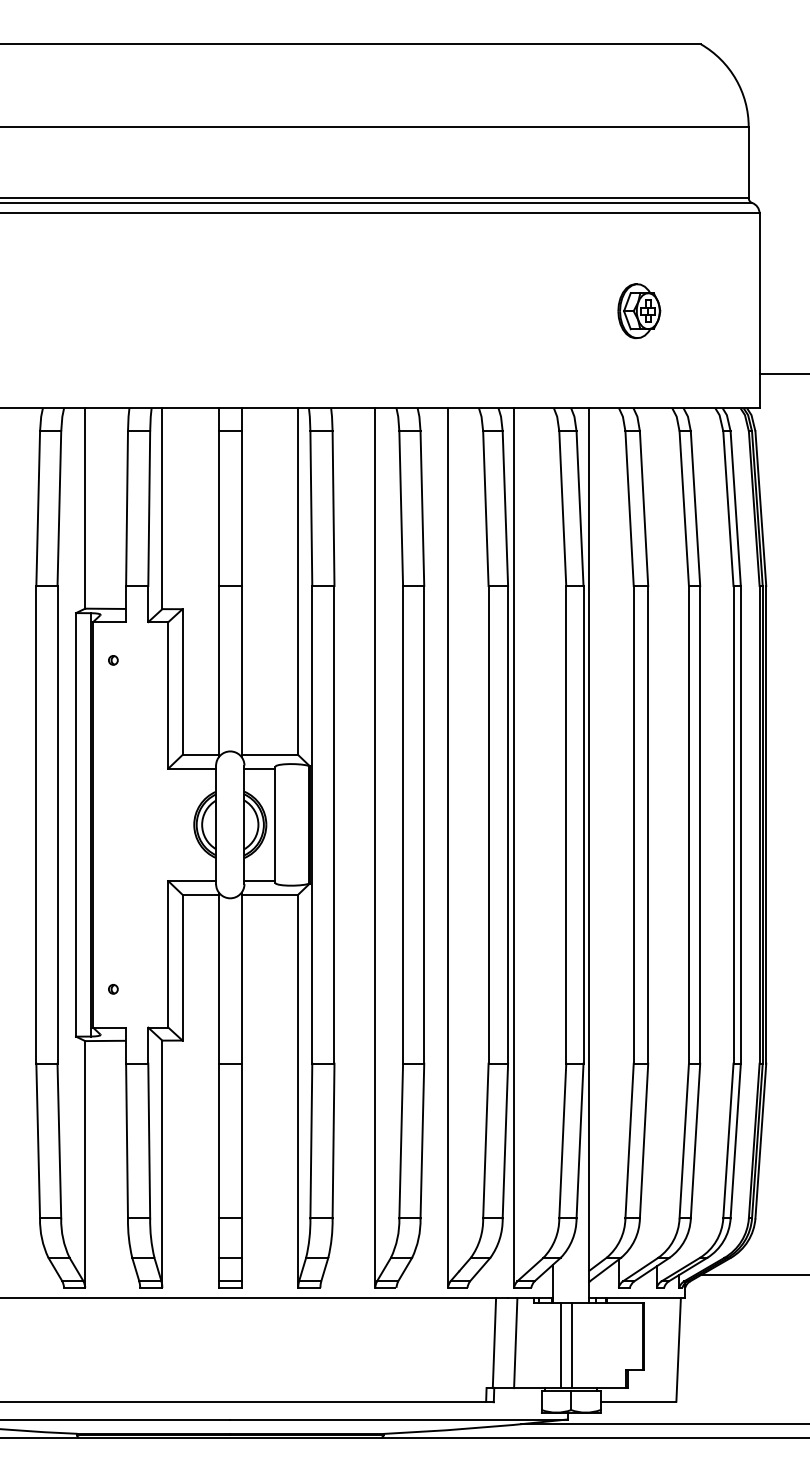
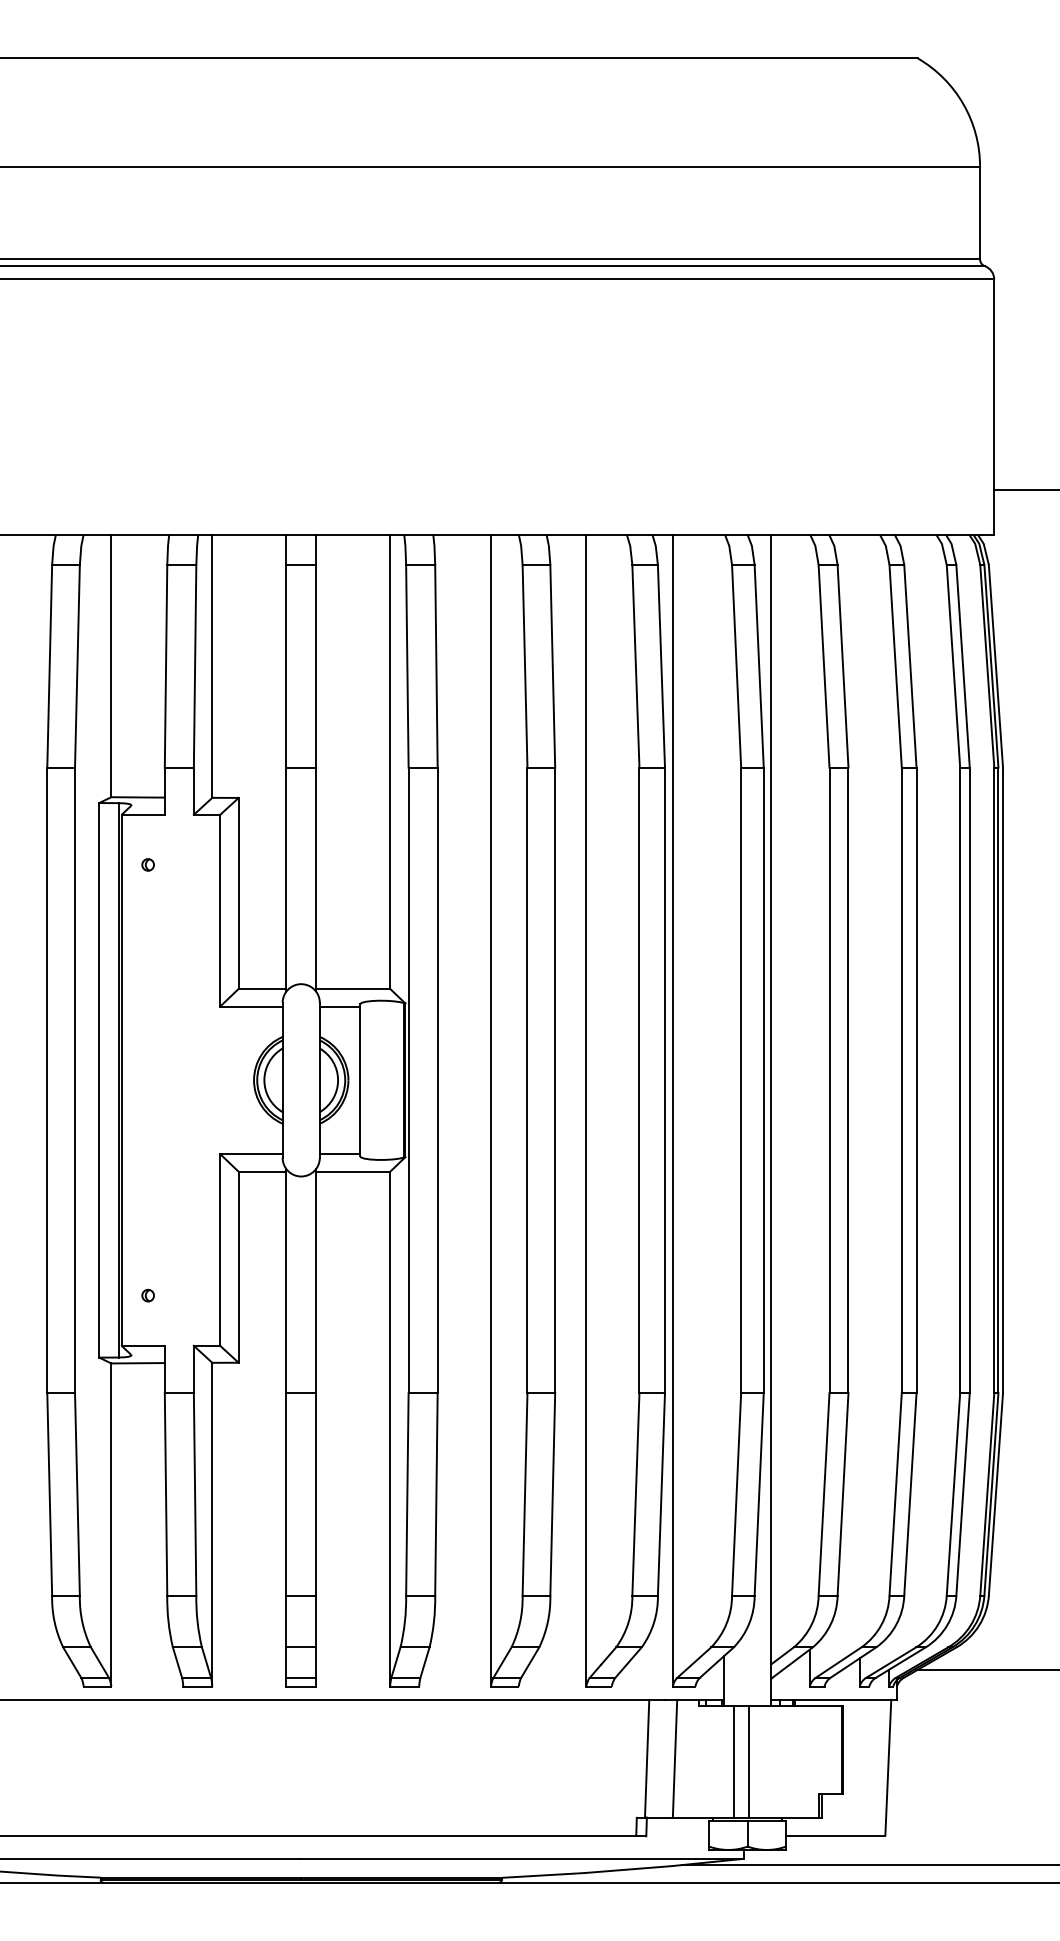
part: (639, 311) -> (836, 407), removed

